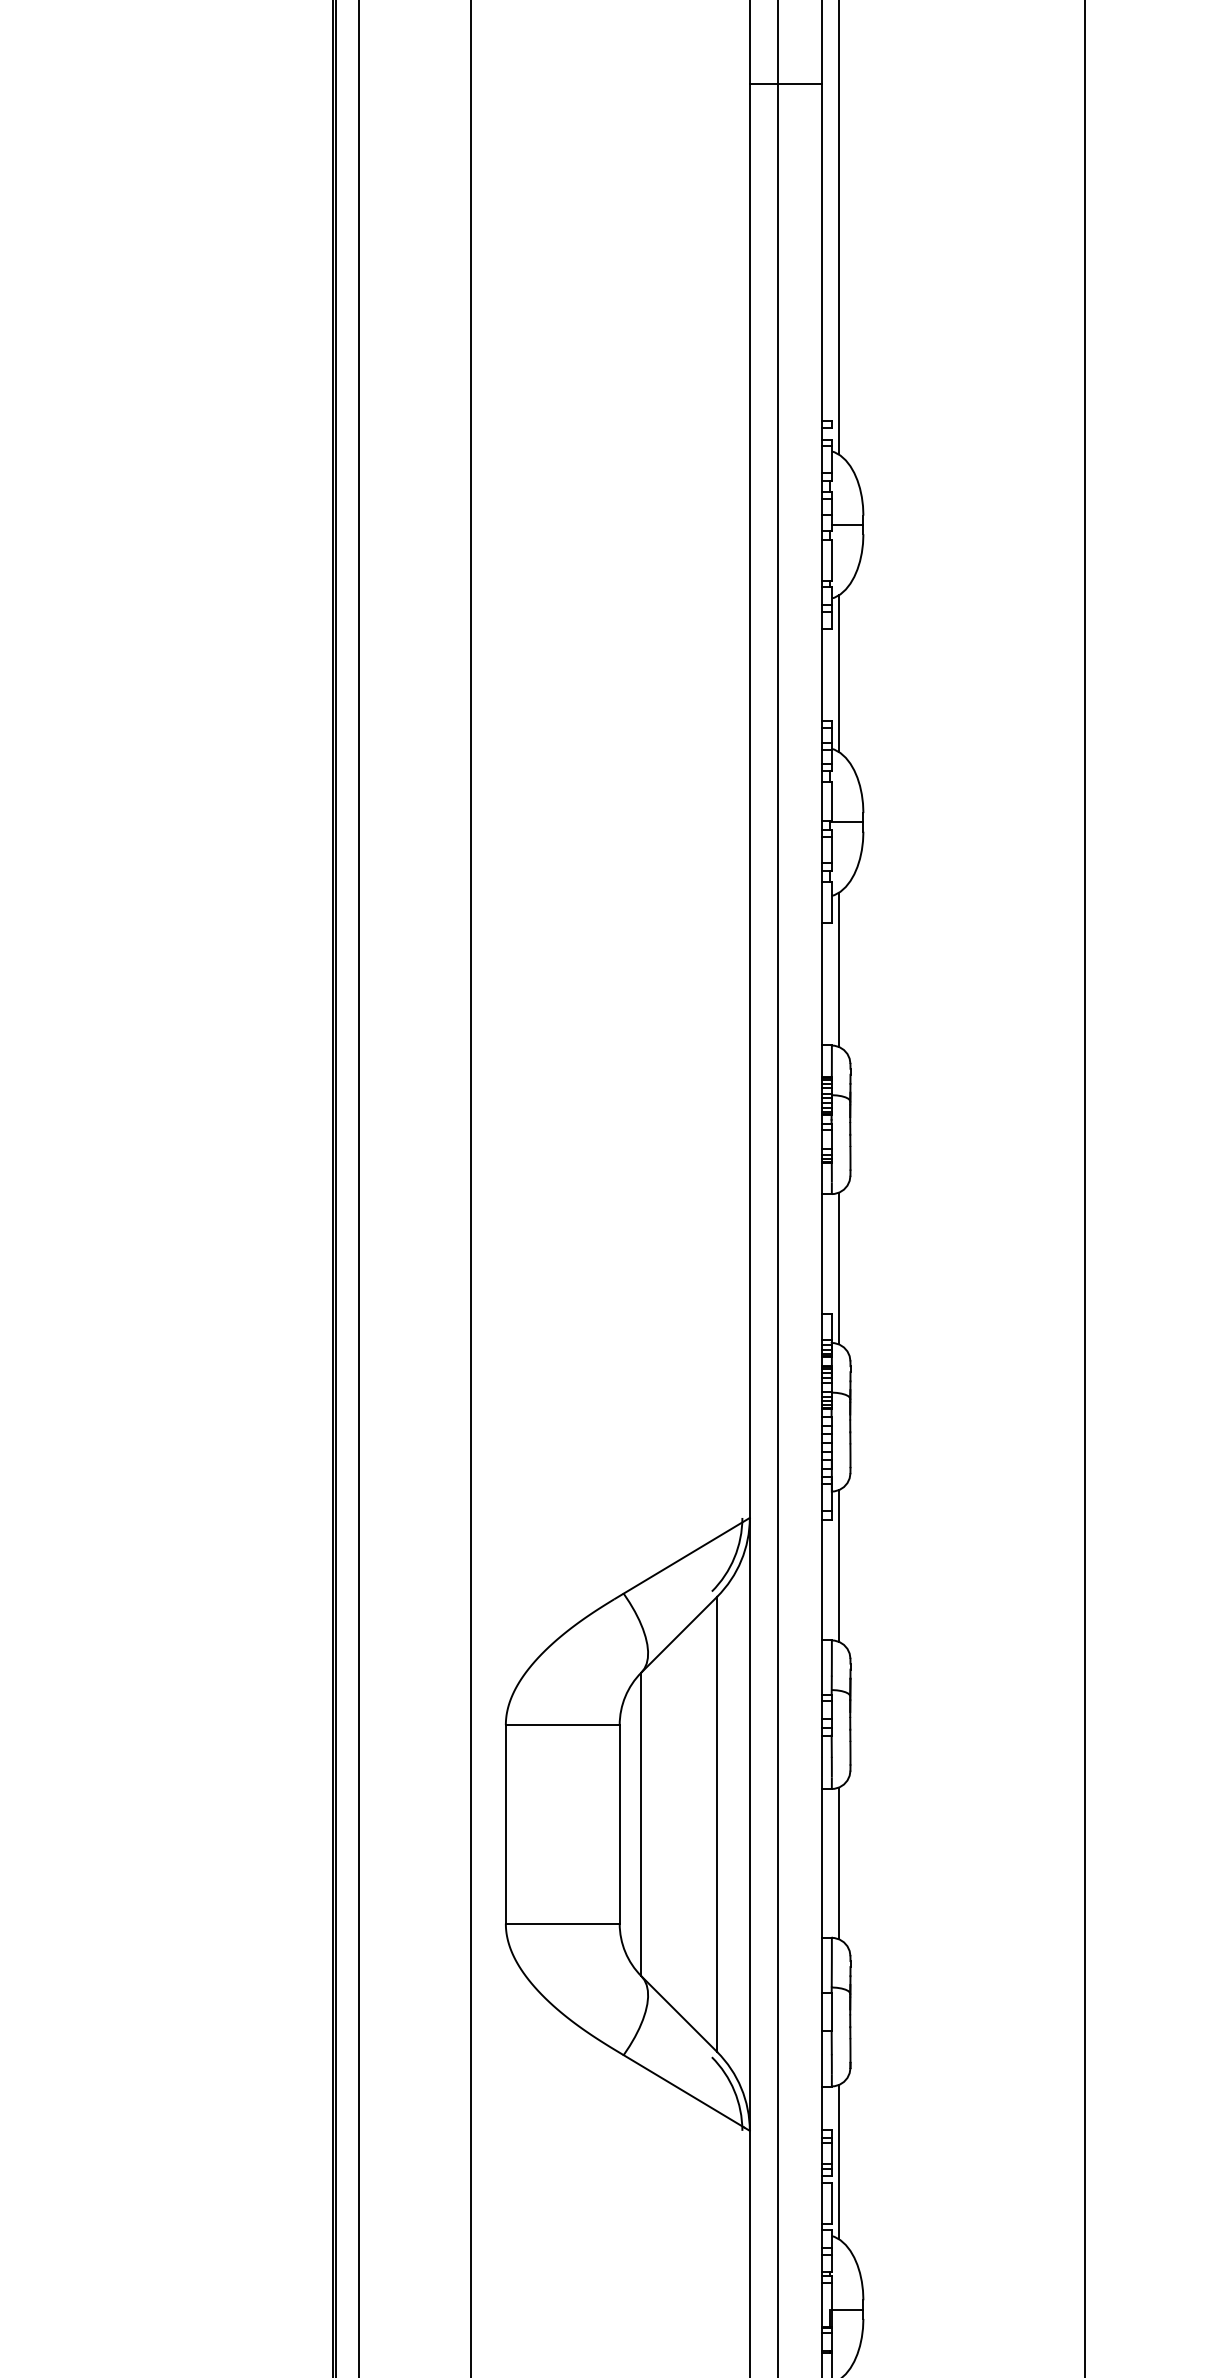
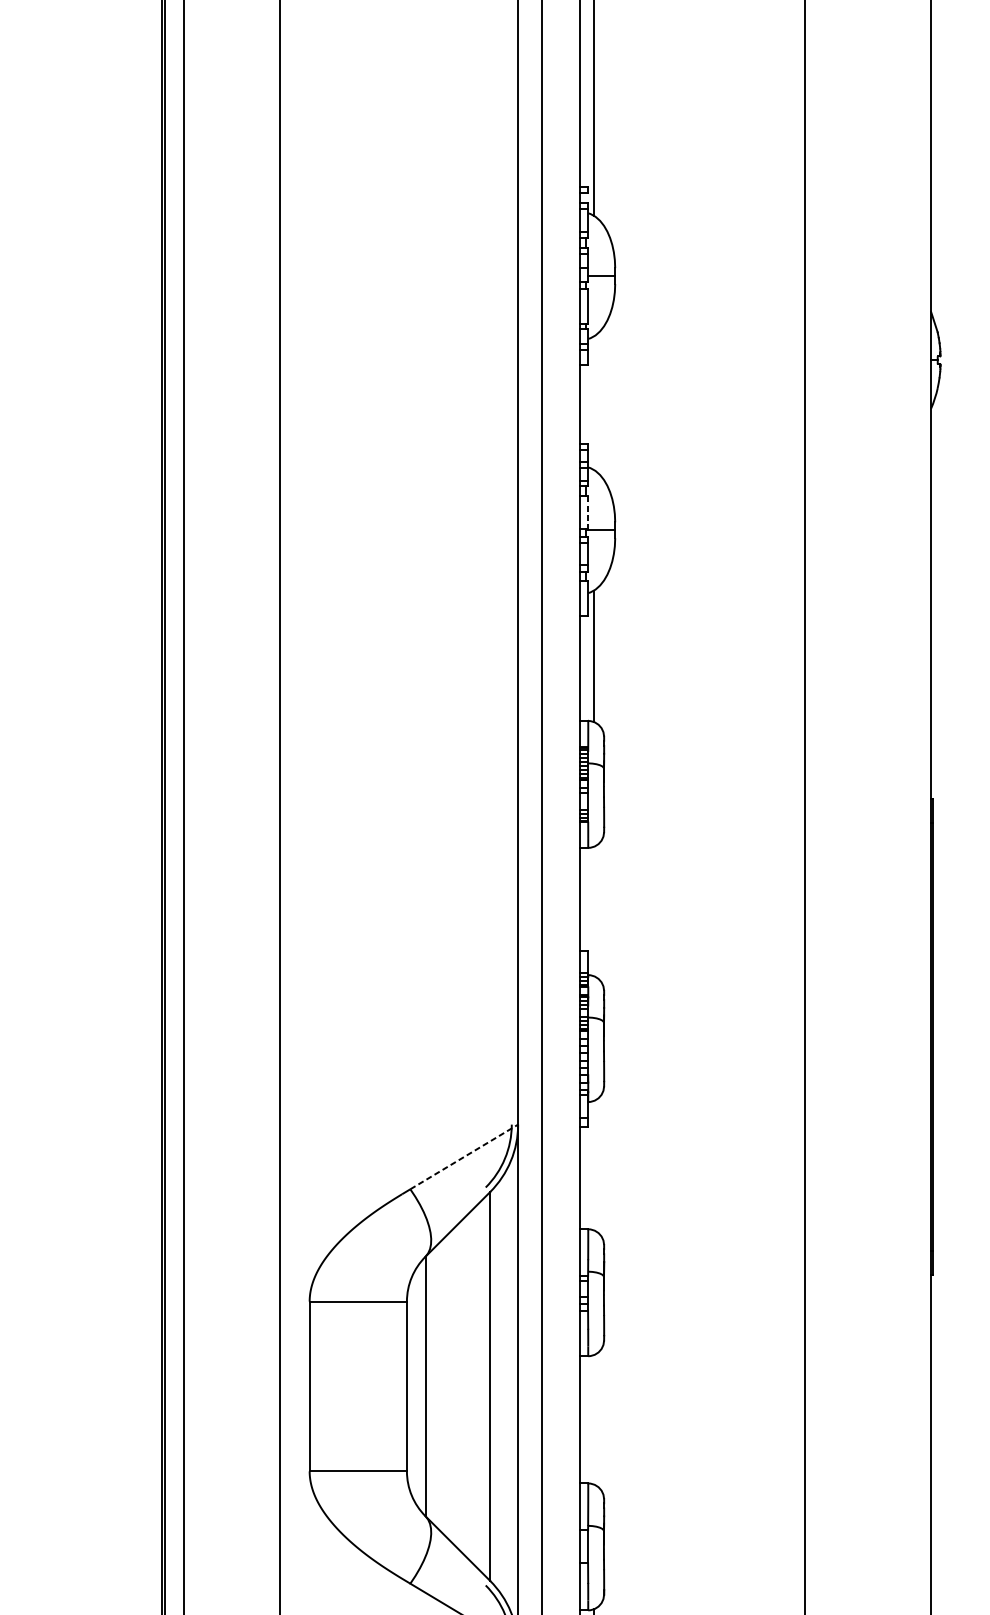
line: (838, 673) -> (593, 403), removed
line: (831, 802) -> (587, 513), solid -> dashed
line: (838, 1268) -> (593, 911), removed
line: (686, 1555) -> (464, 1156), solid -> dashed
line: (838, 1565) -> (593, 1165), removed
line: (838, 1863) -> (593, 1419), removed

